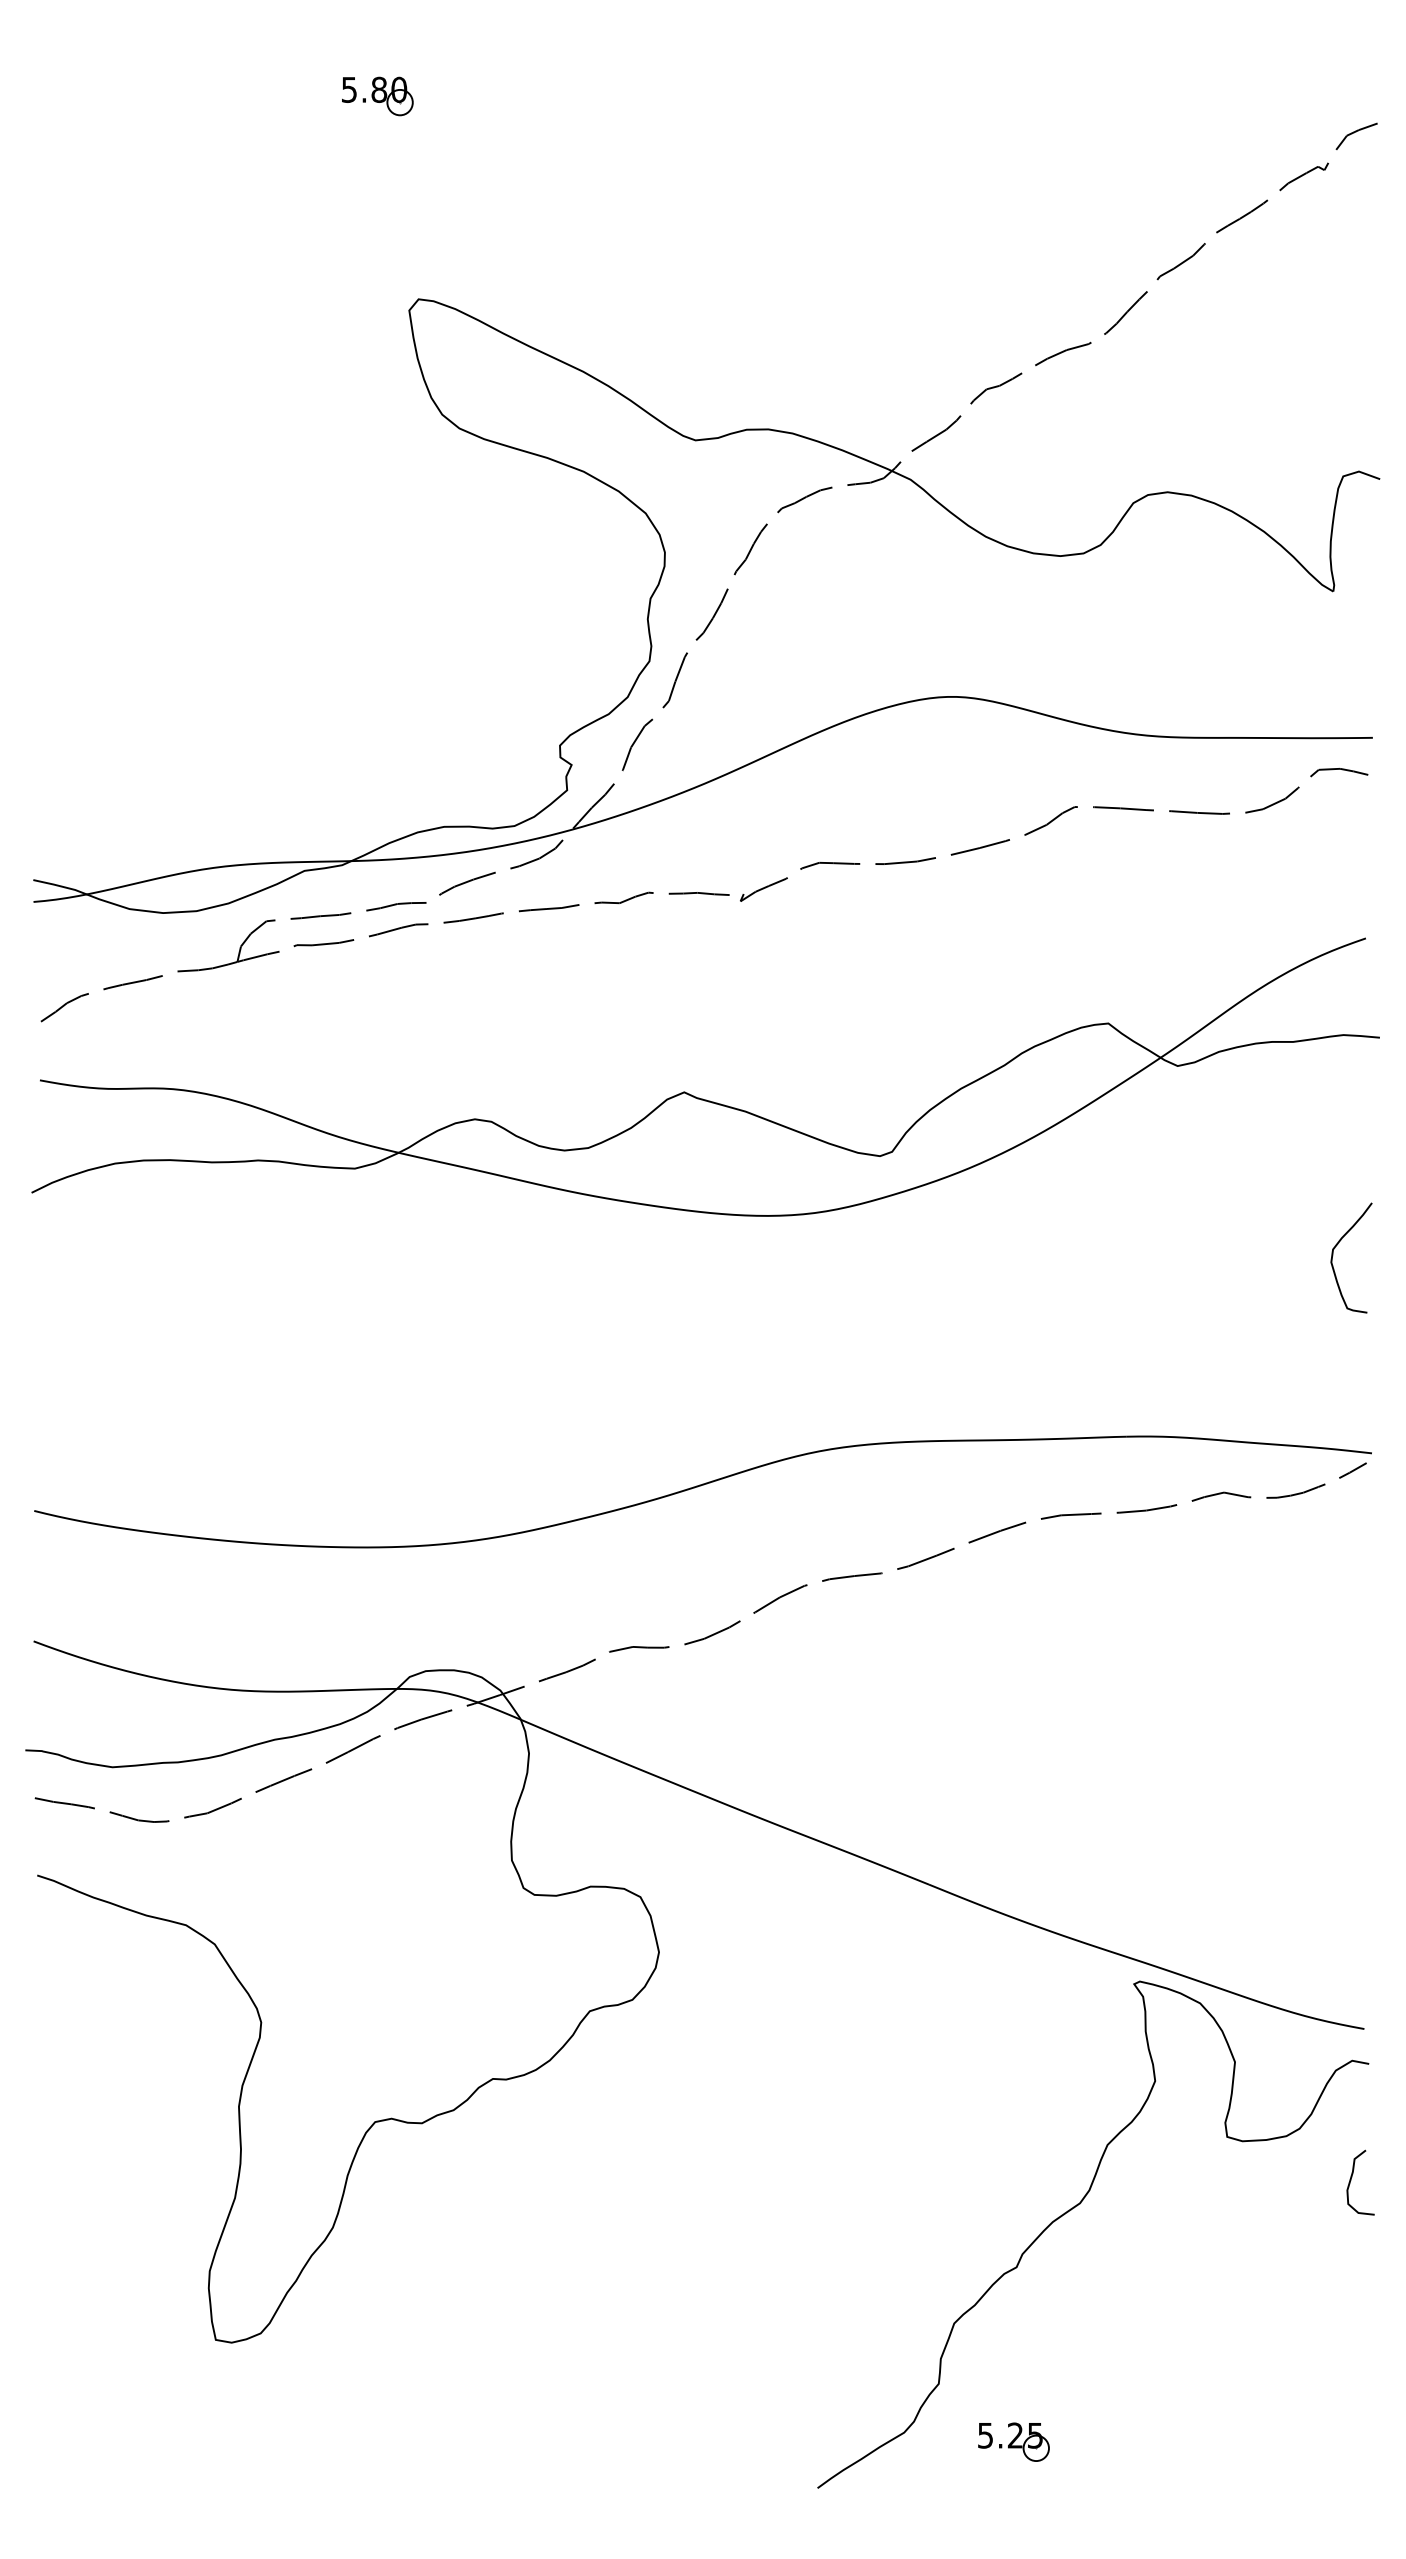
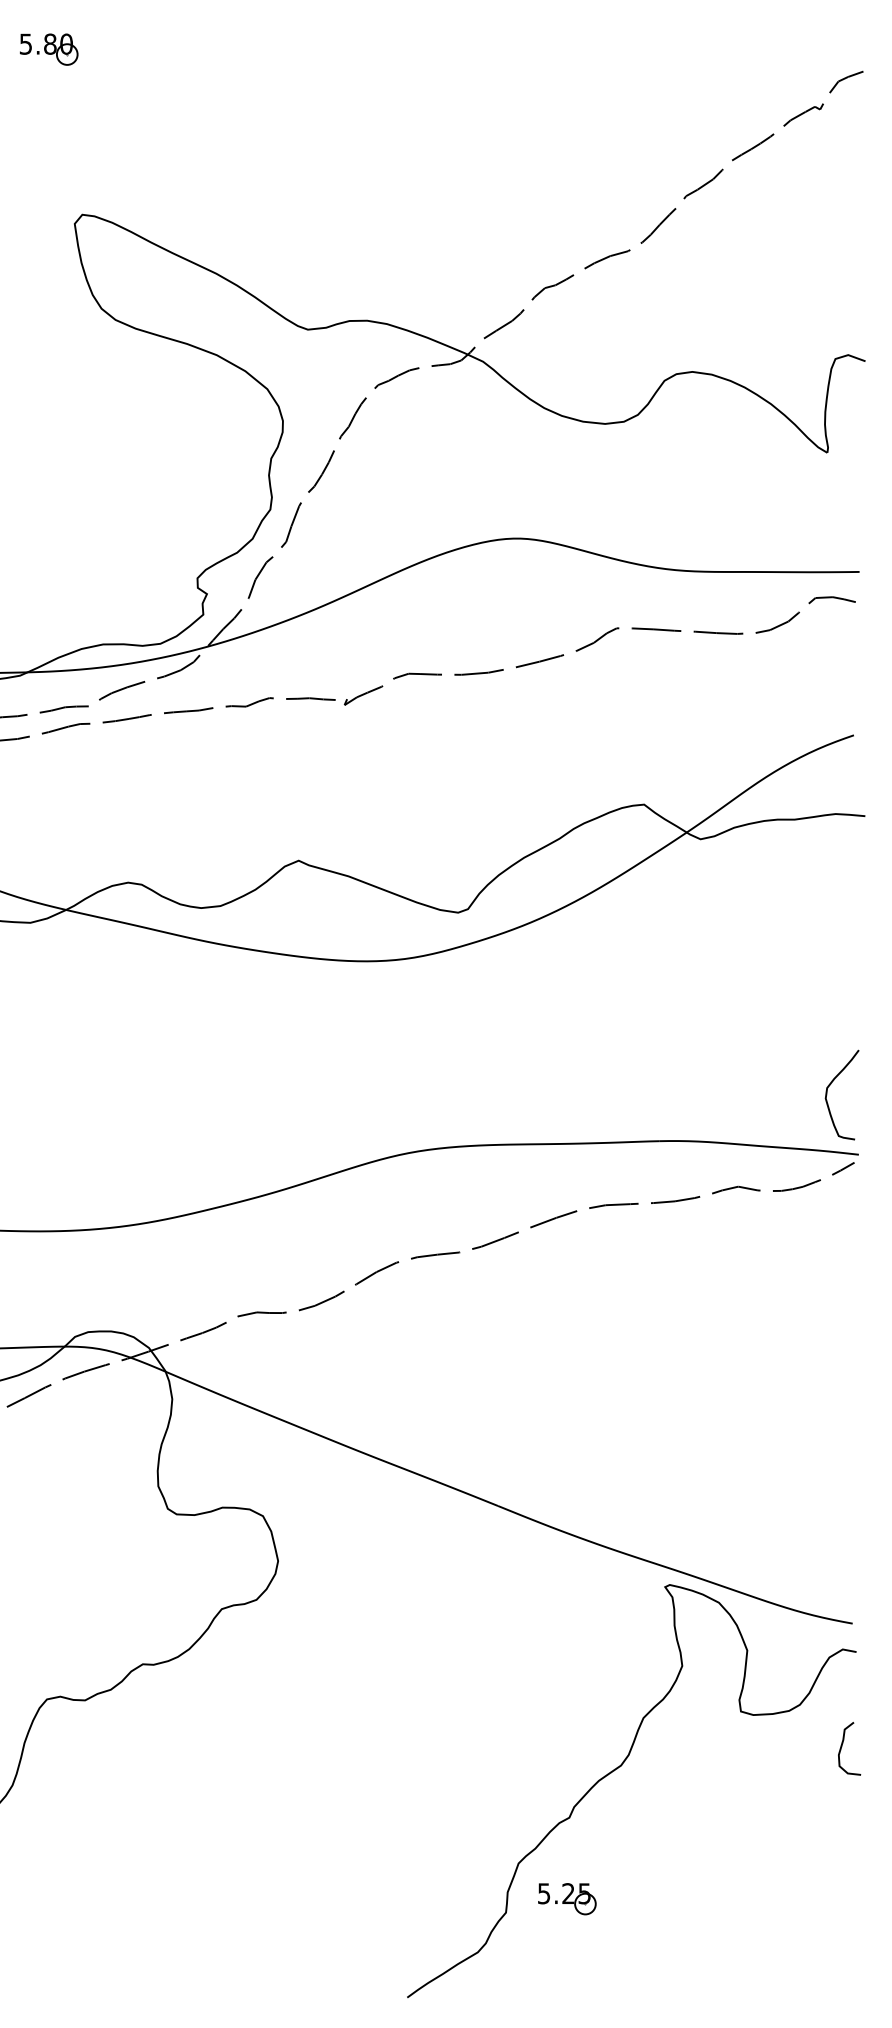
curve: (1333, 1255) -> (827, 1092), moved
part: (1013, 2441) -> (566, 1898), moved

